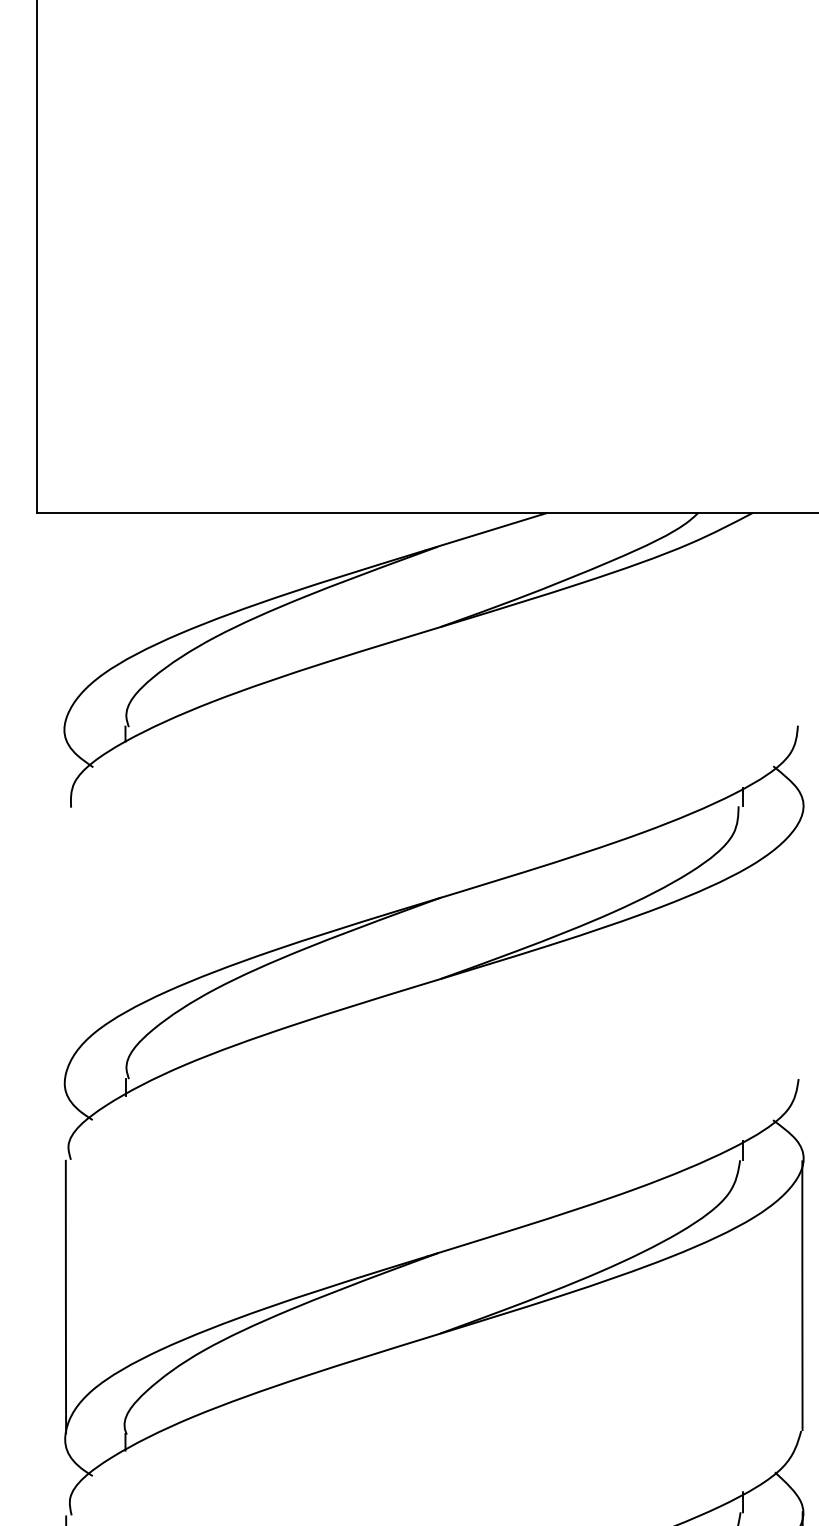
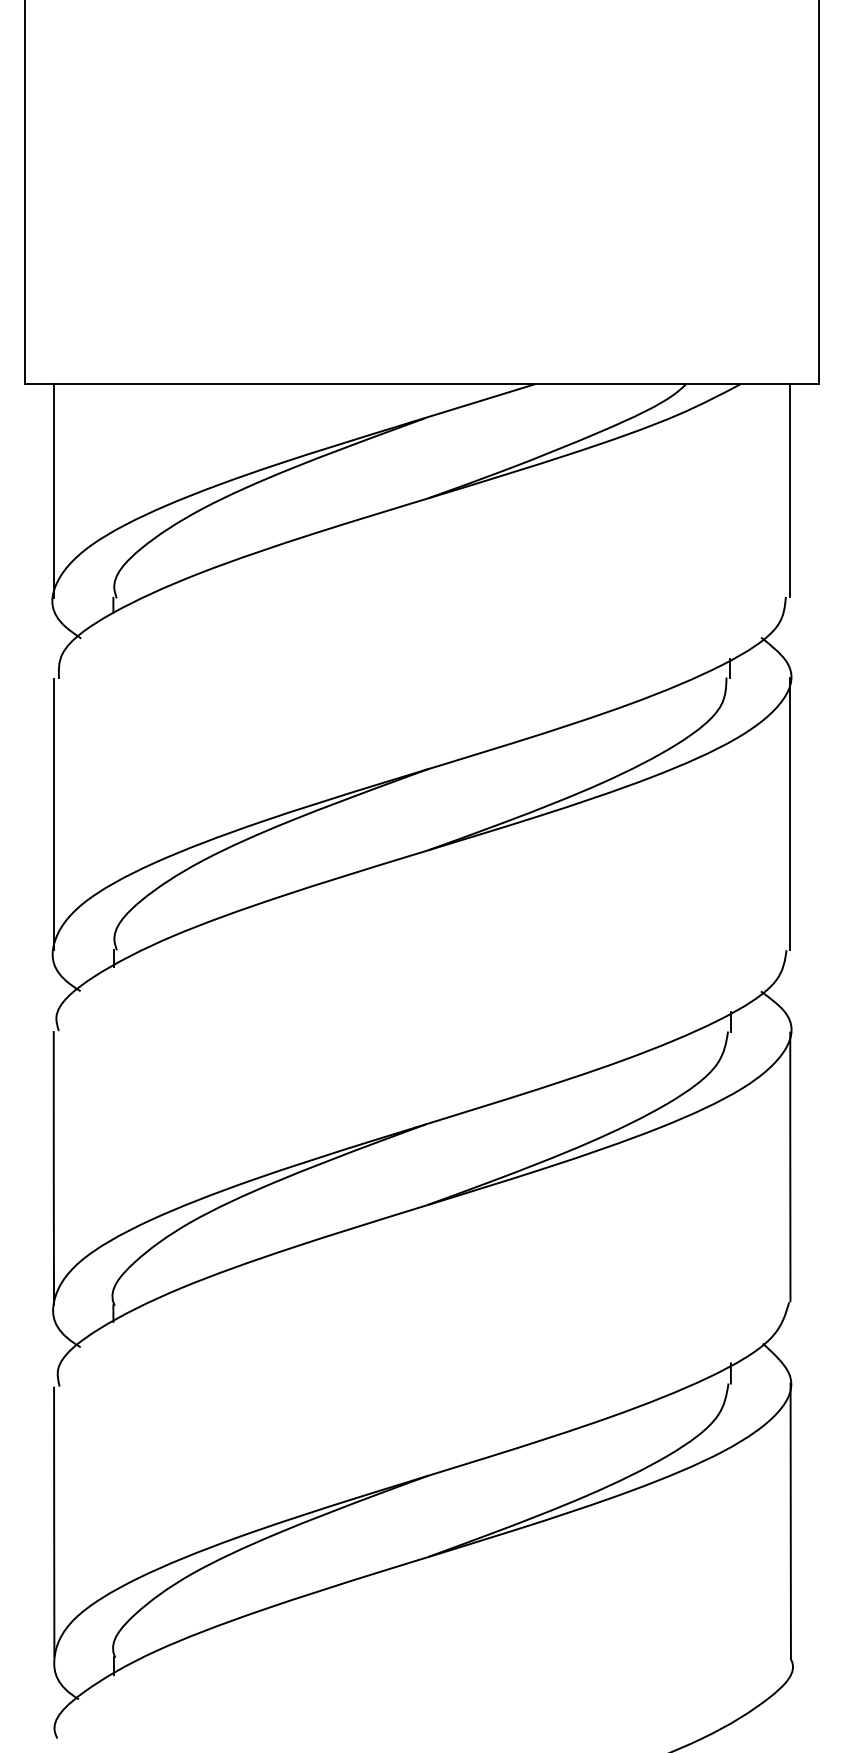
line: (65, 619) -> (53, 490), added
line: (802, 619) -> (790, 490), added
line: (65, 942) -> (53, 813), added
line: (802, 943) -> (790, 814), added

